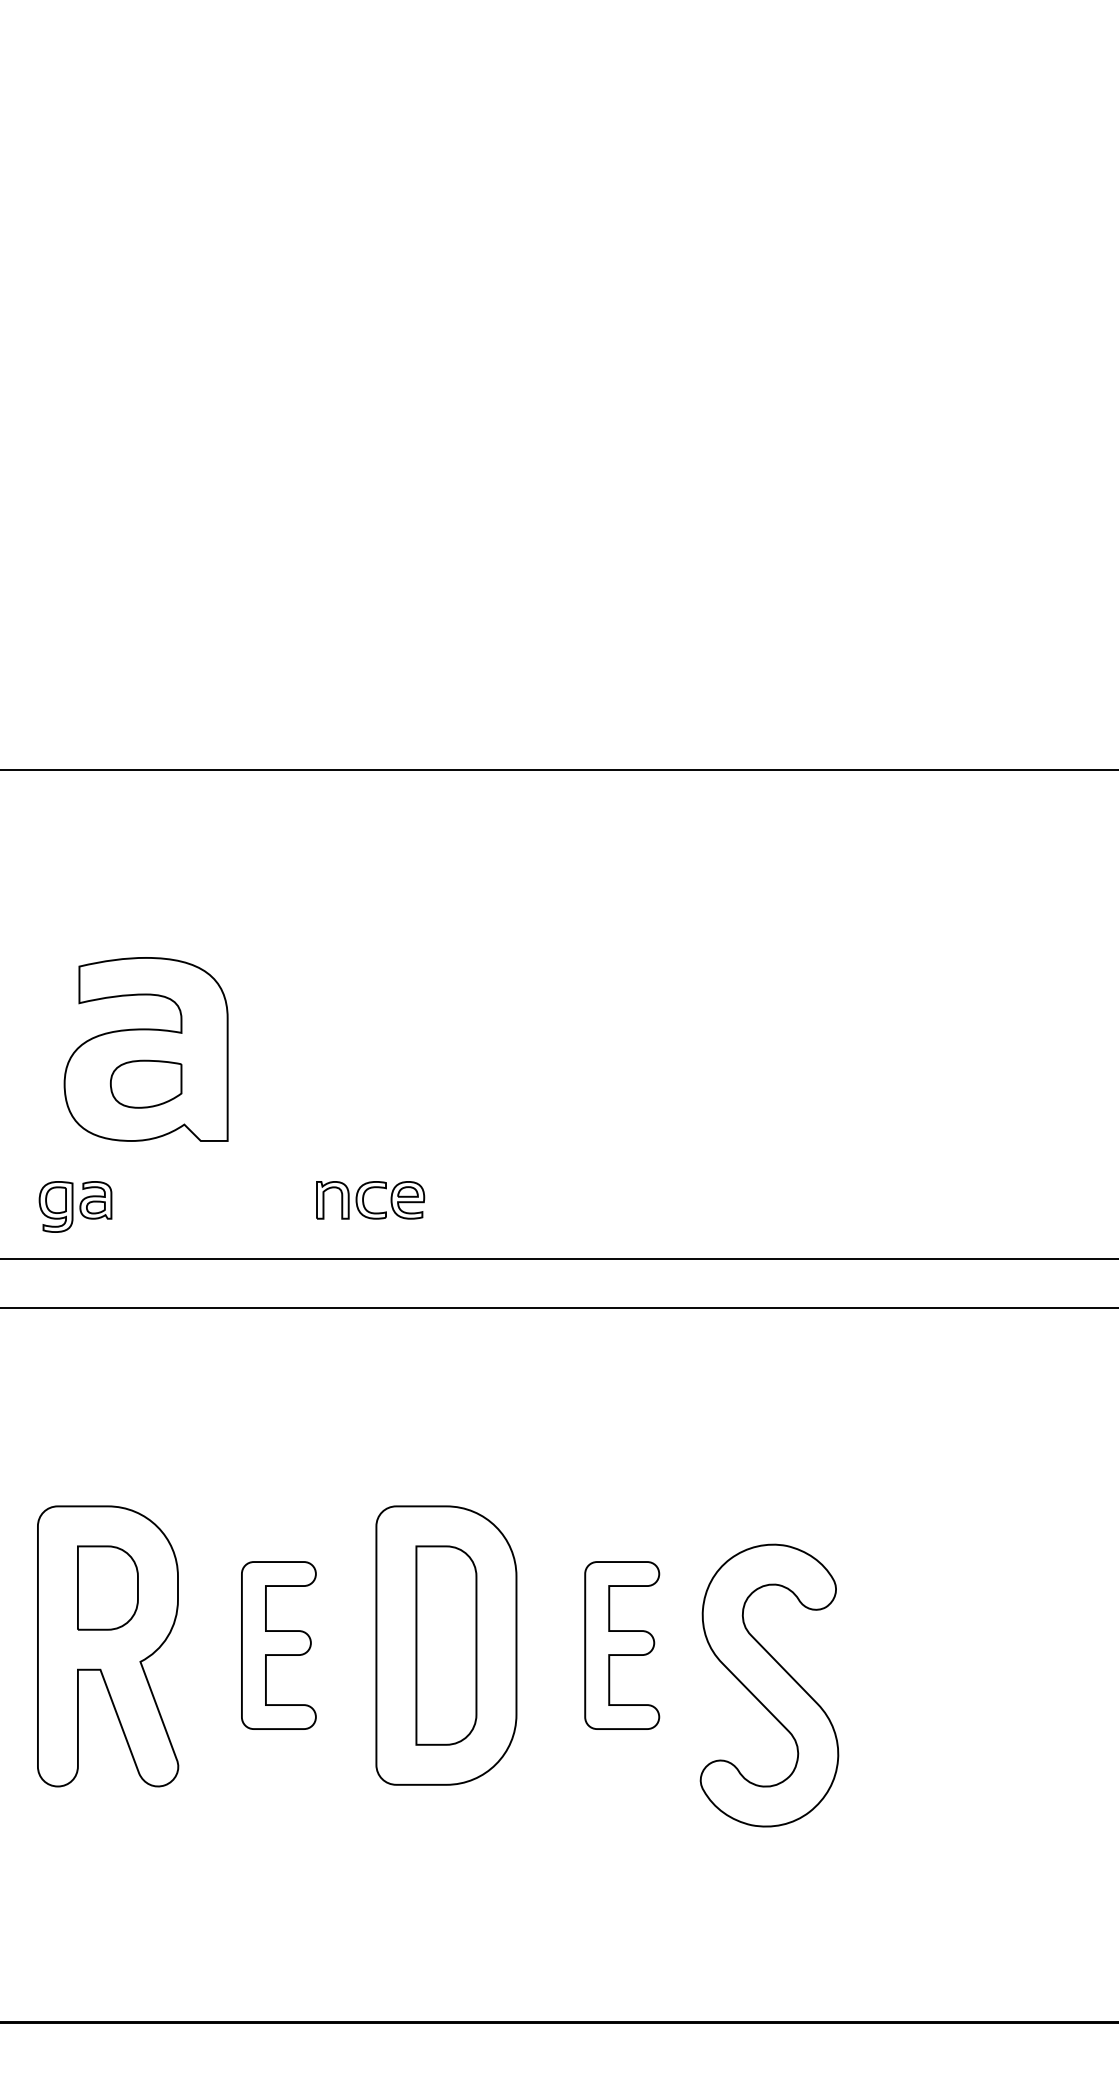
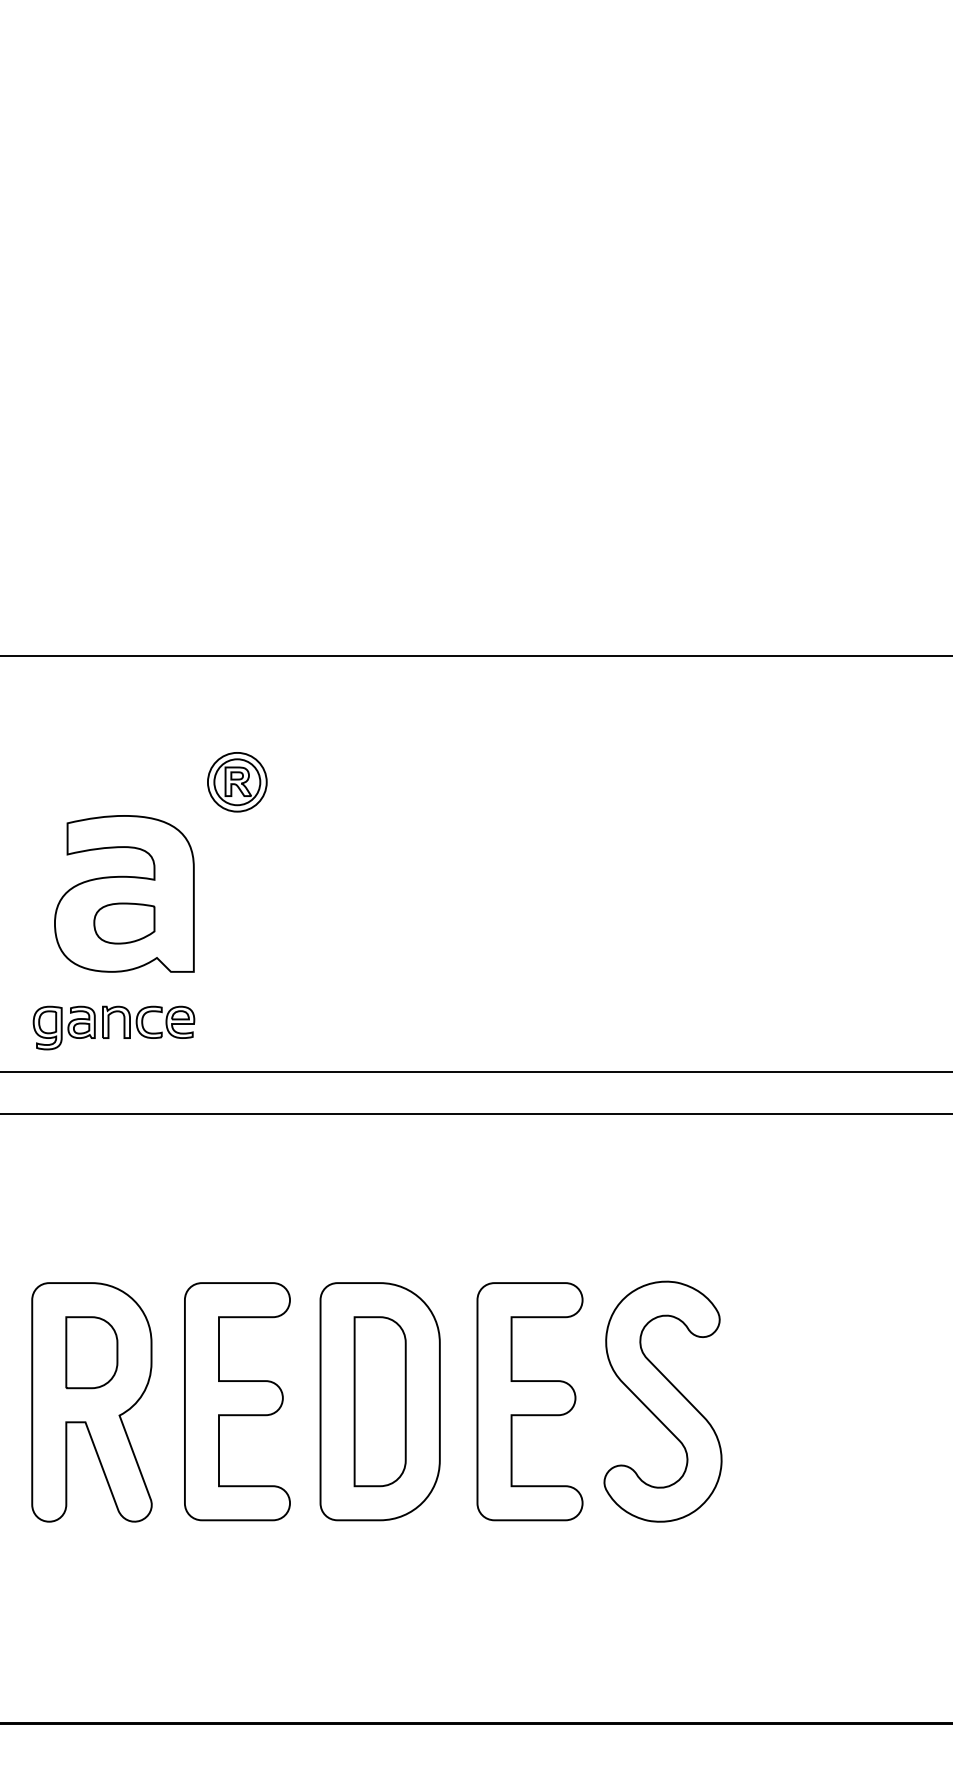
part: (278, 918) -> (237, 782), added
part: (364, 1202) -> (143, 1024), moved
part: (278, 1645) -> (237, 1401), size x1.67
part: (621, 1645) -> (529, 1401), size x1.67
part: (769, 1685) -> (663, 1401), moved

